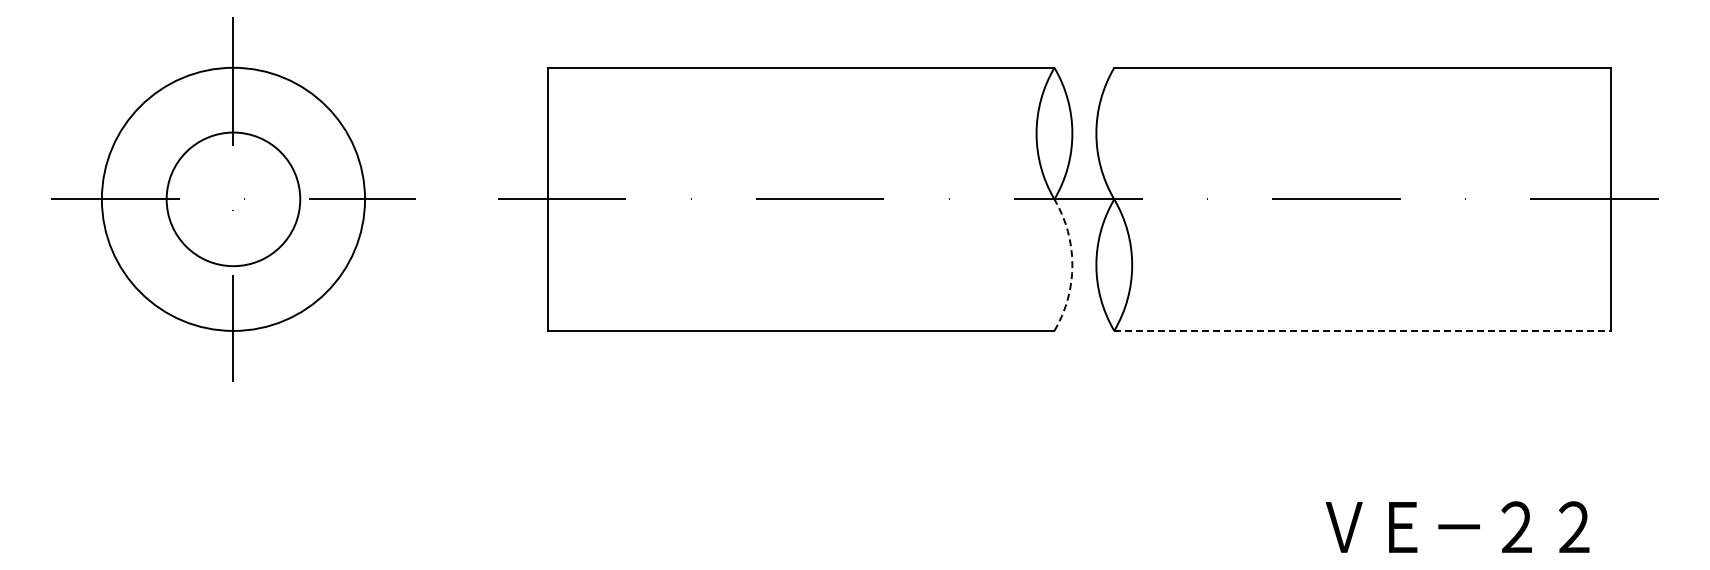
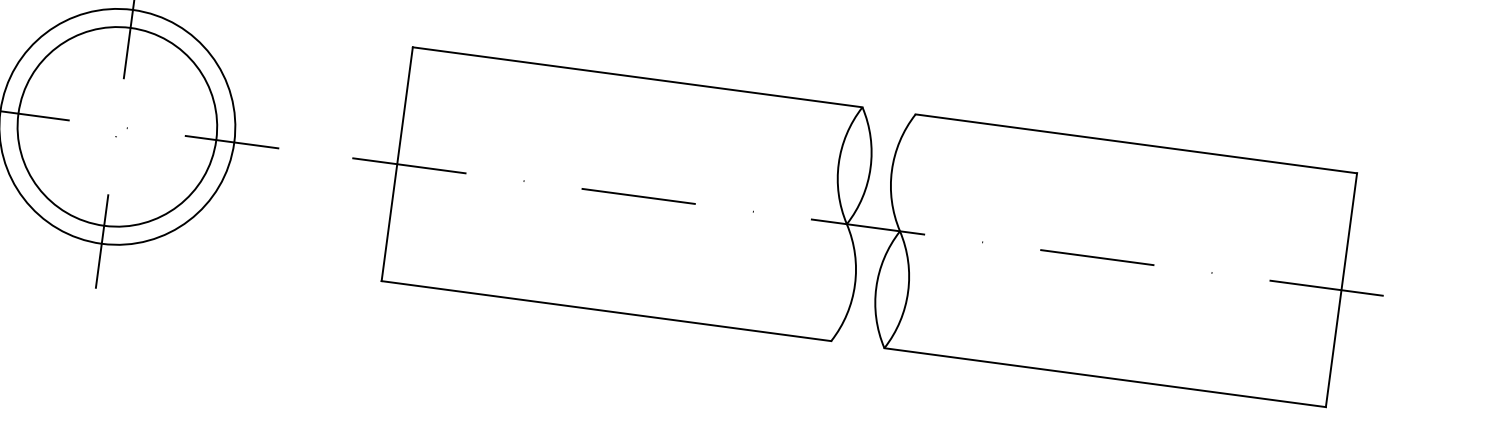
circle: (233, 199) -> (117, 126), size x1.67
arc: (1072, 265) -> (855, 285), dashed -> solid
line: (1363, 330) -> (1105, 377), dashed -> solid

